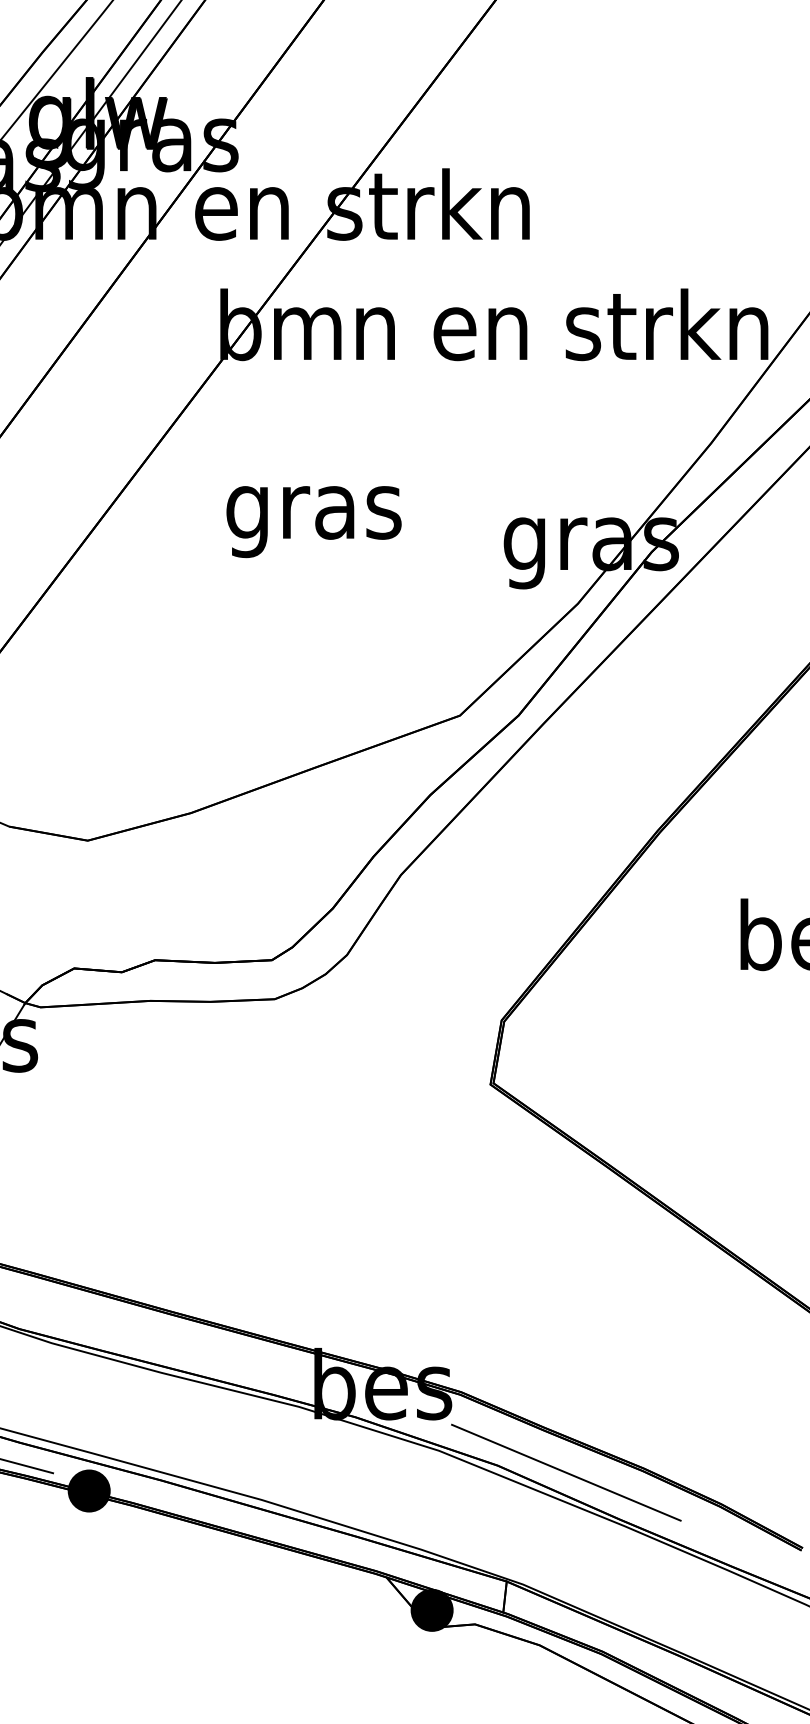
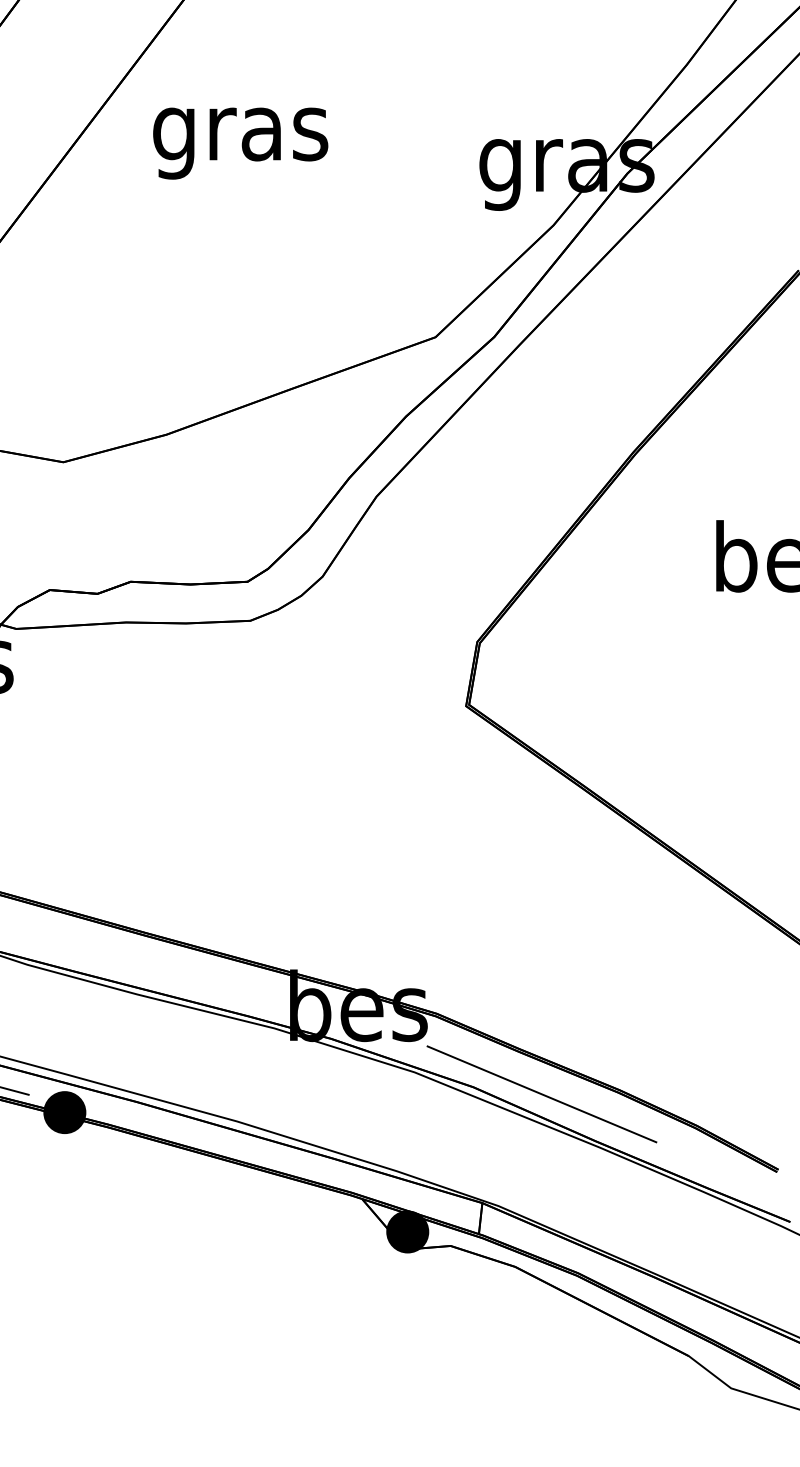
text: (313, 522) -> (240, 144), moved

